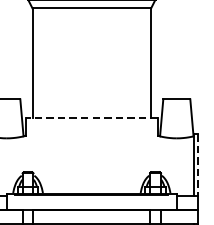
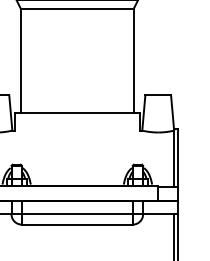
line: (92, 118) -> (77, 113), dashed -> solid
line: (198, 165) -> (178, 158), dashed -> solid

